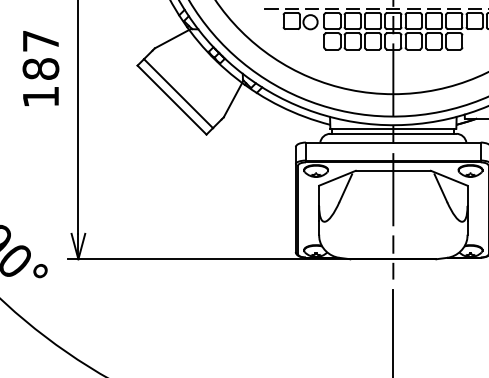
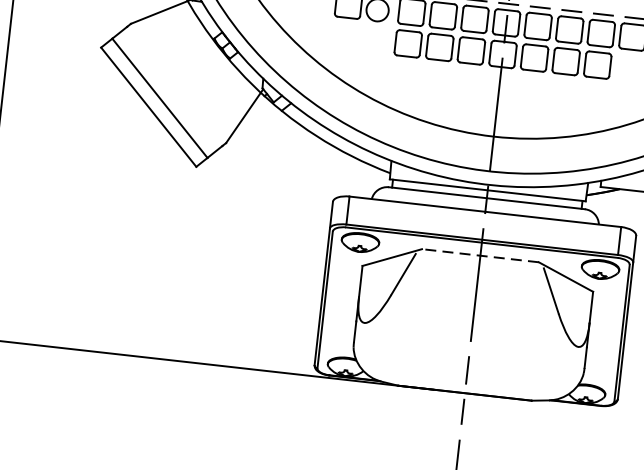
line: (393, 170) -> (480, 255), solid -> dashed

